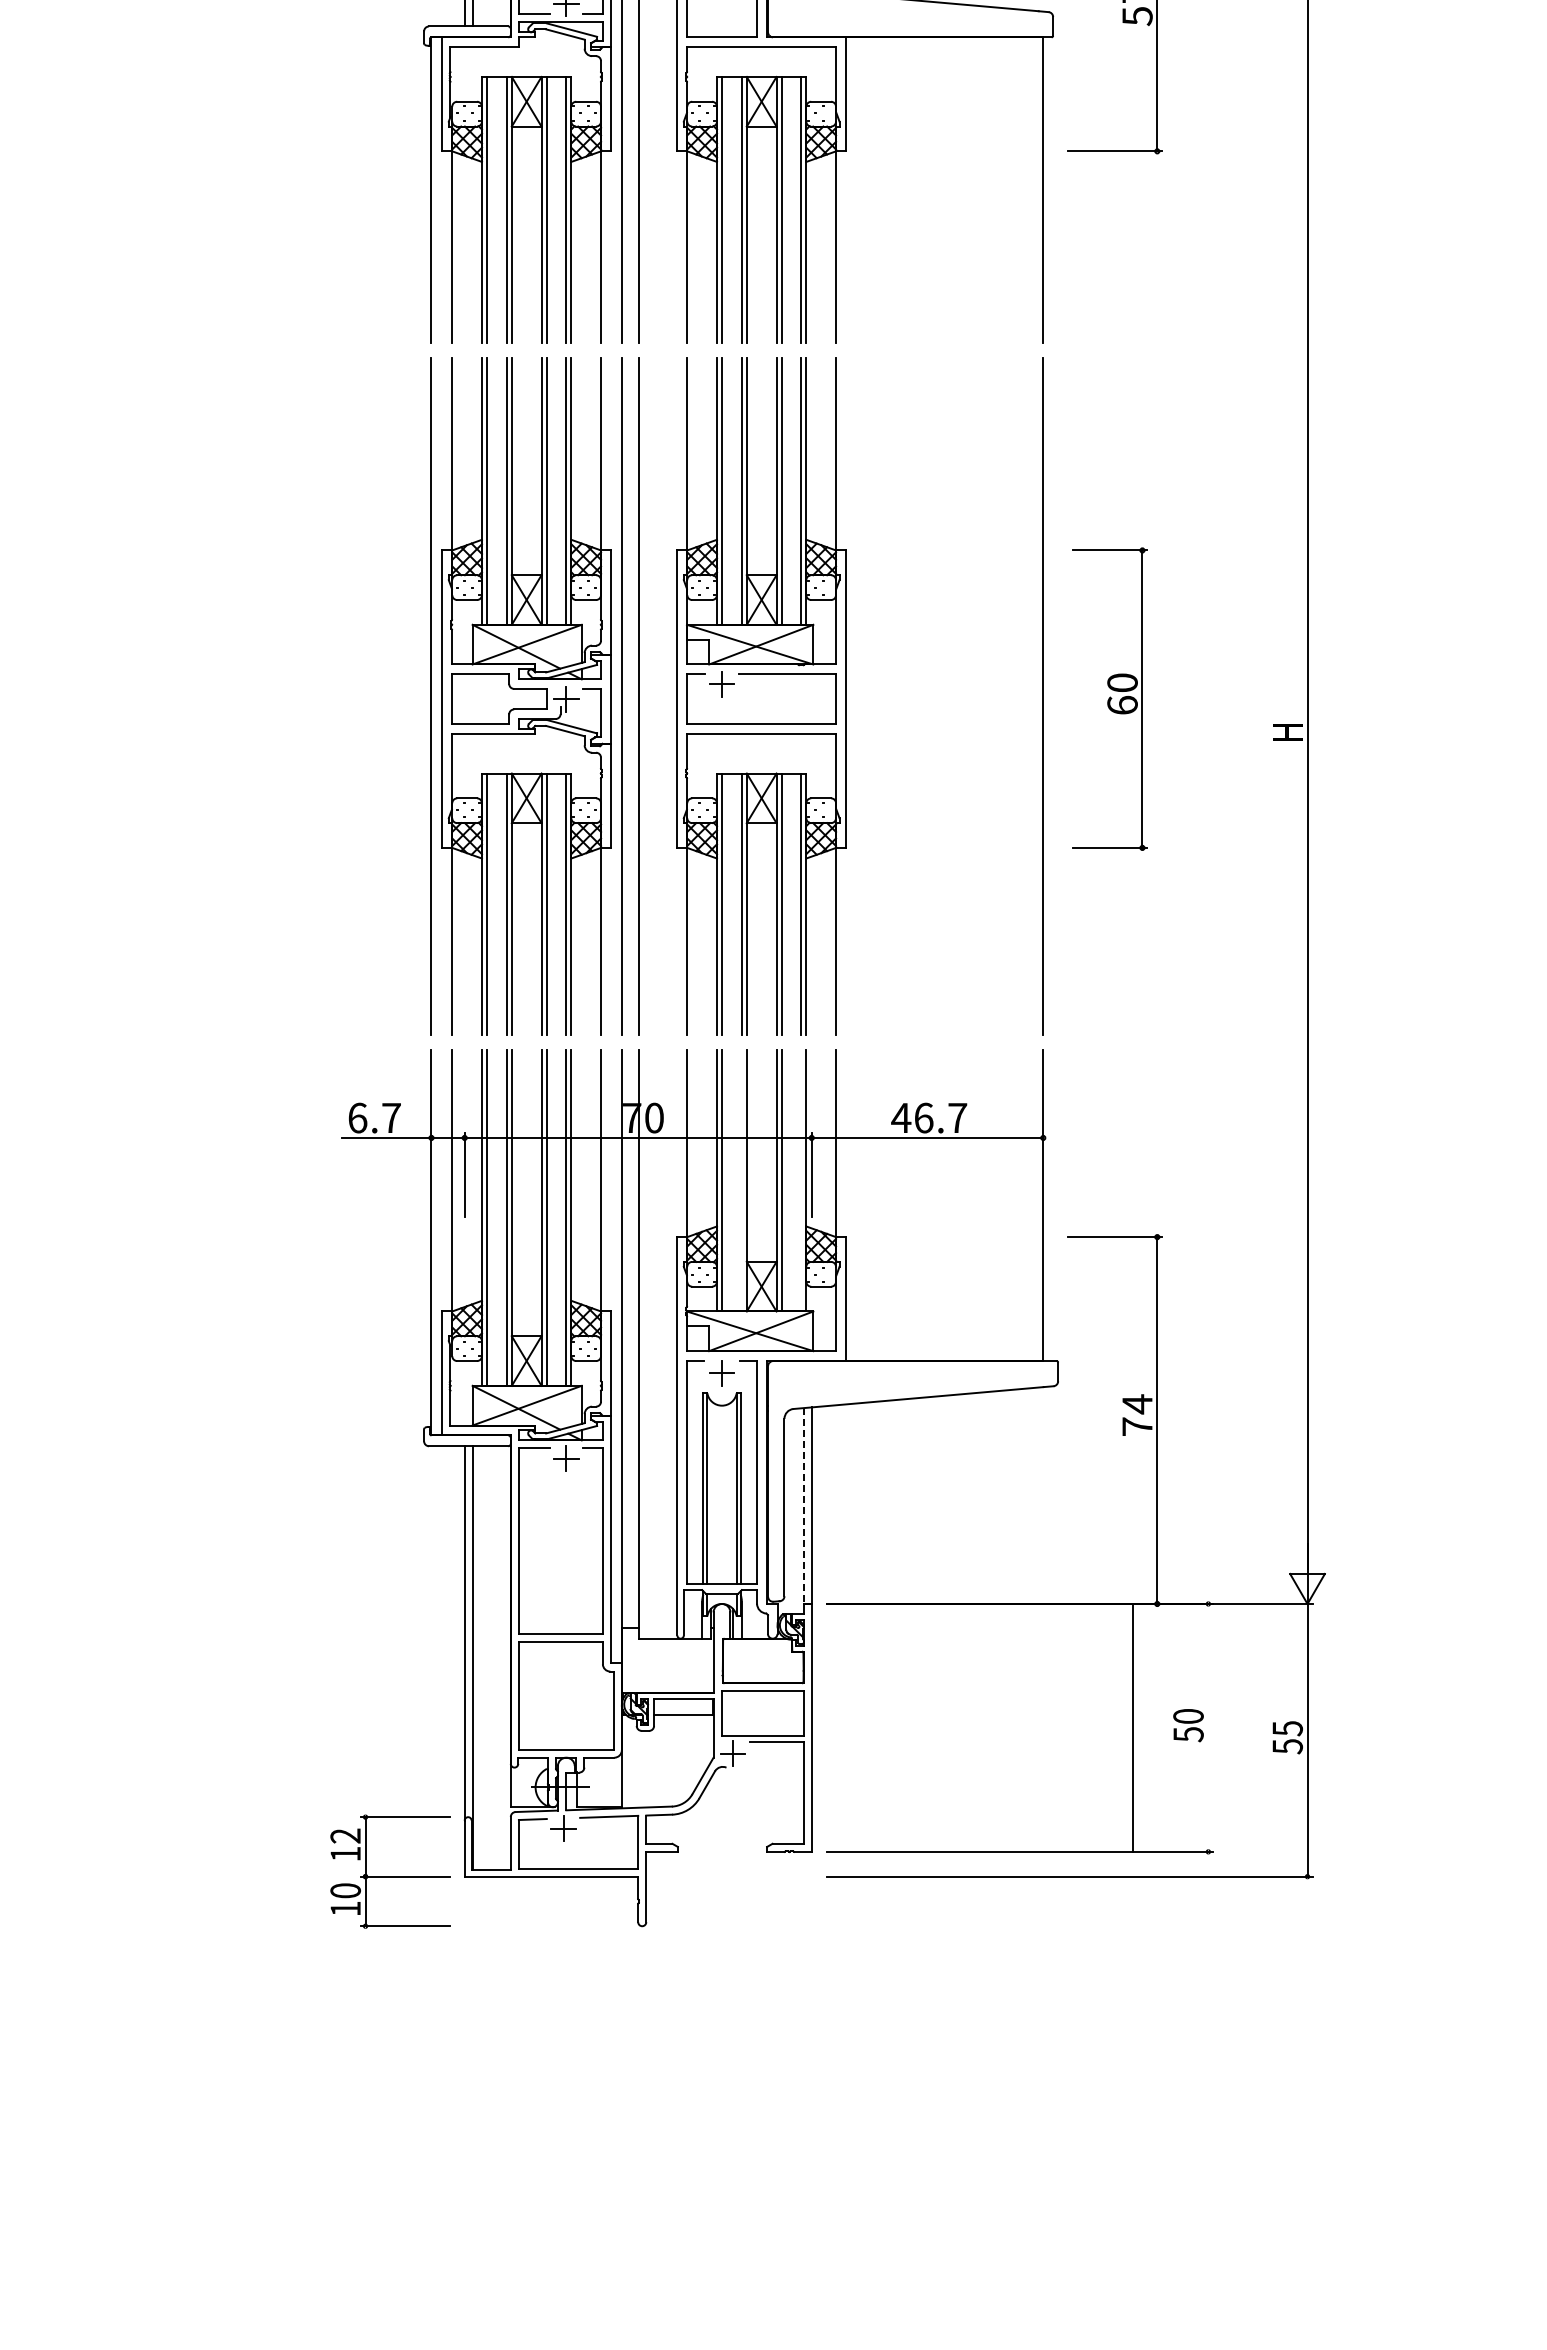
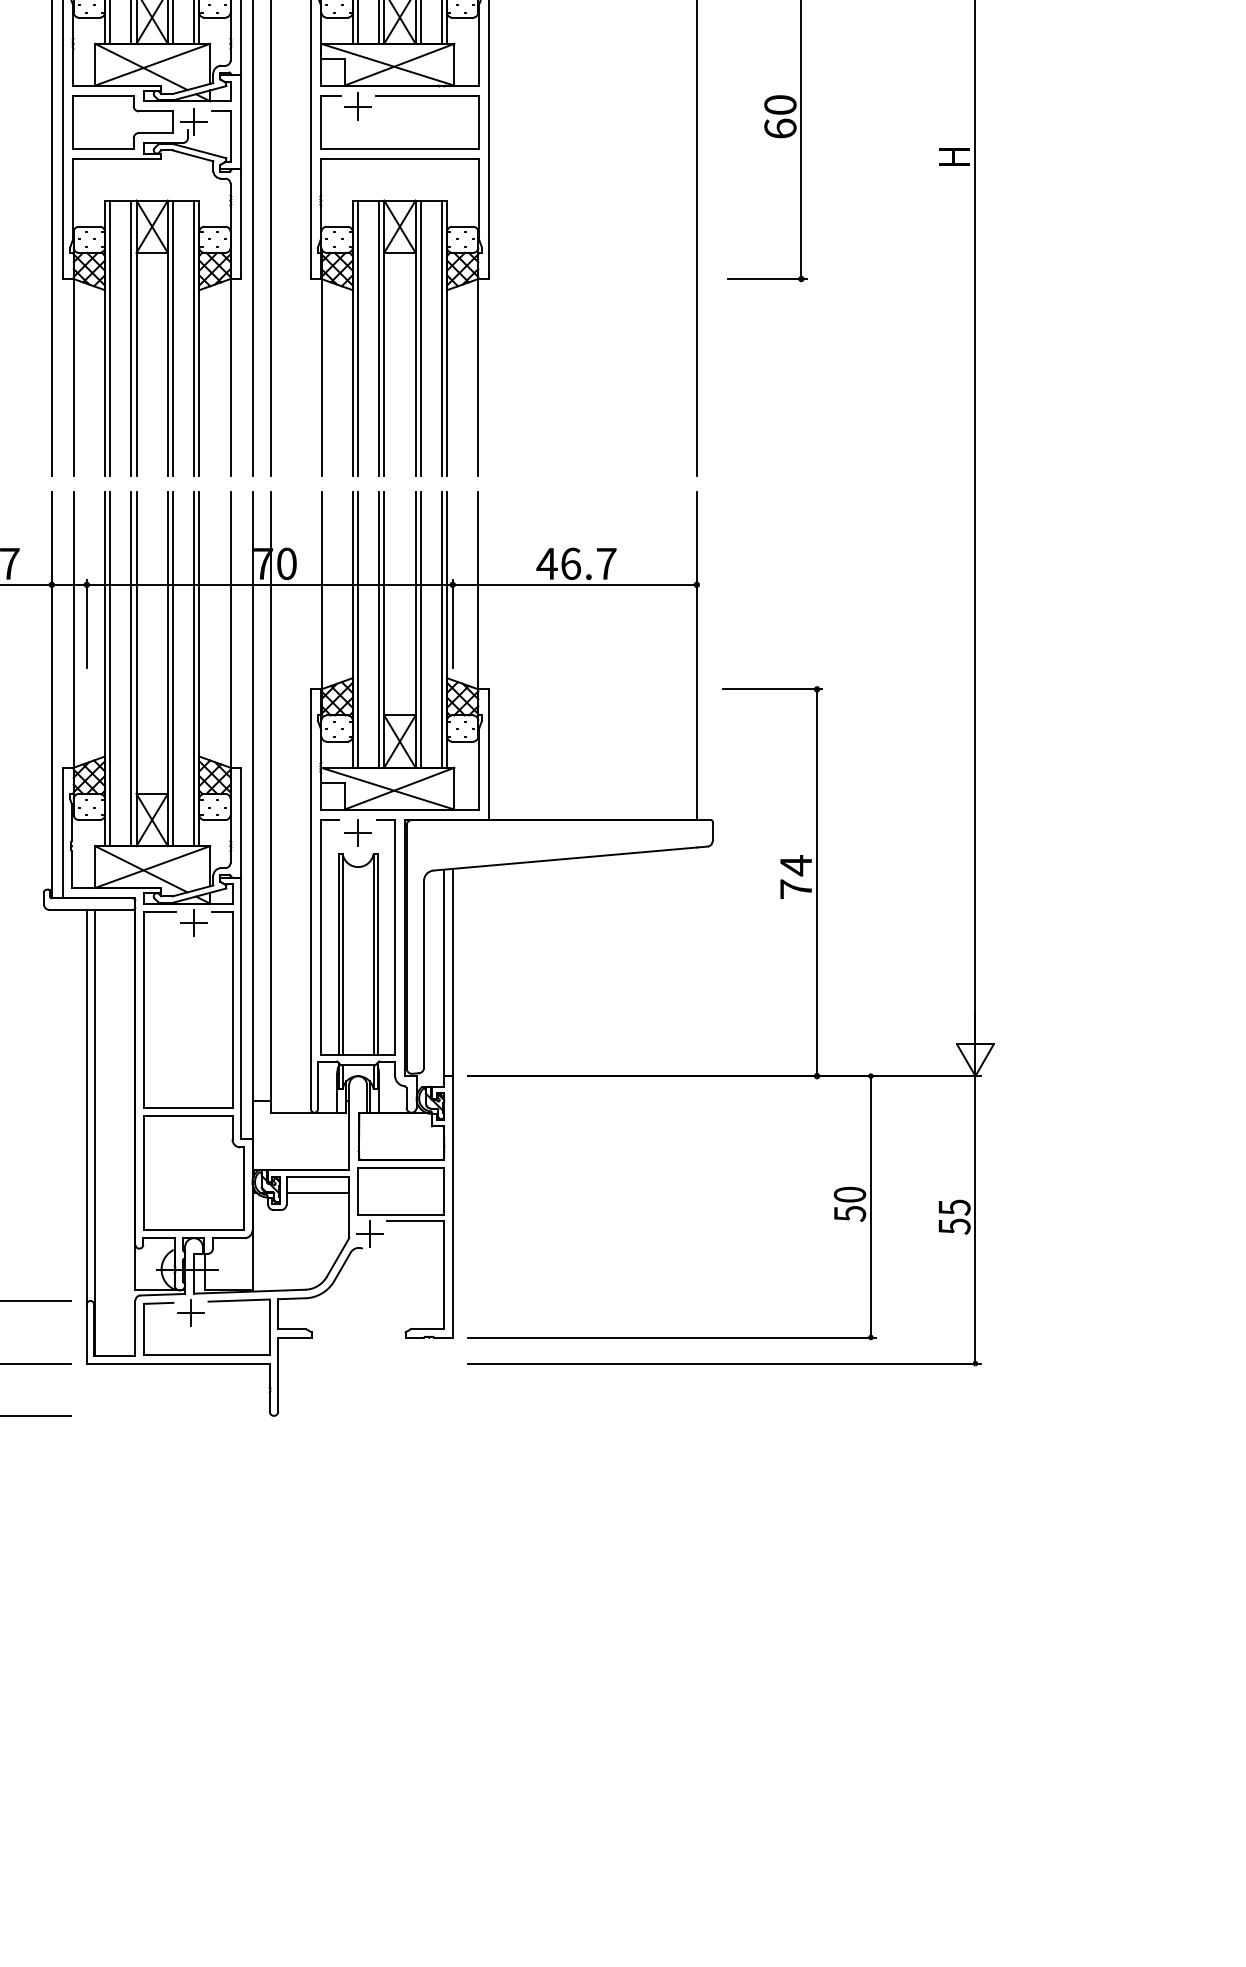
line: (741, 1180) -> (378, 629), added
line: (801, 1180) -> (441, 629), added
line: (803, 1506) -> (444, 973), dashed -> solid
line: (1133, 1727) -> (871, 1206), moved

